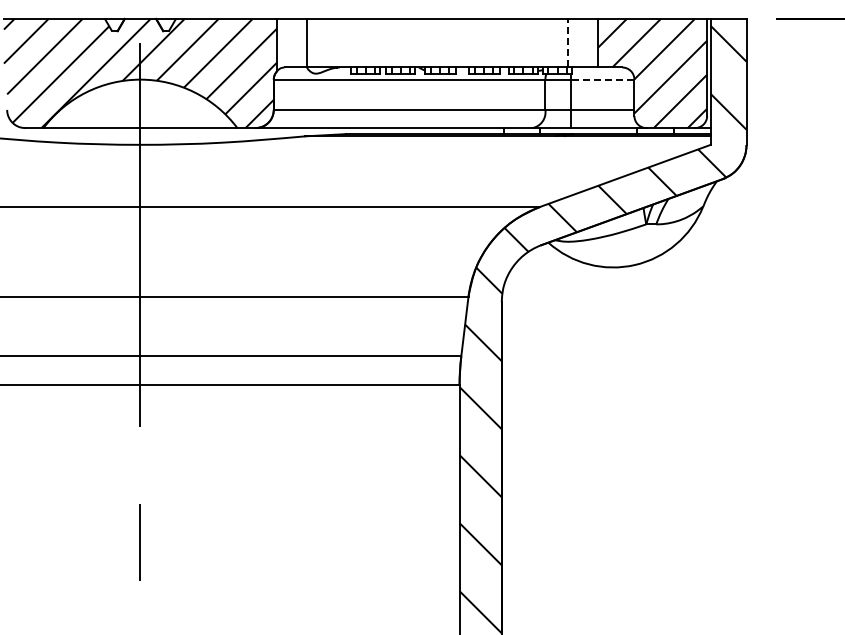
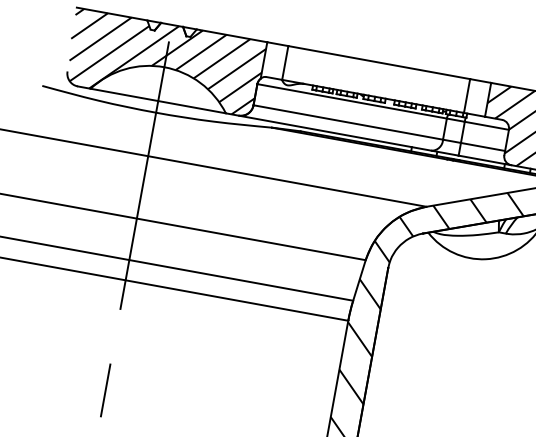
line: (567, 42) -> (466, 95), dashed -> solid
line: (602, 79) -> (486, 125), dashed -> solid

